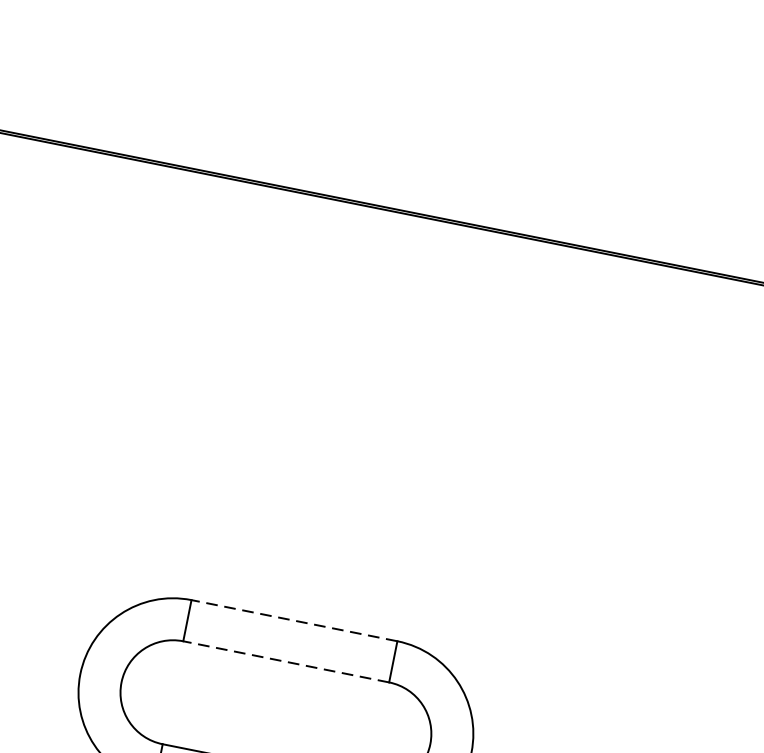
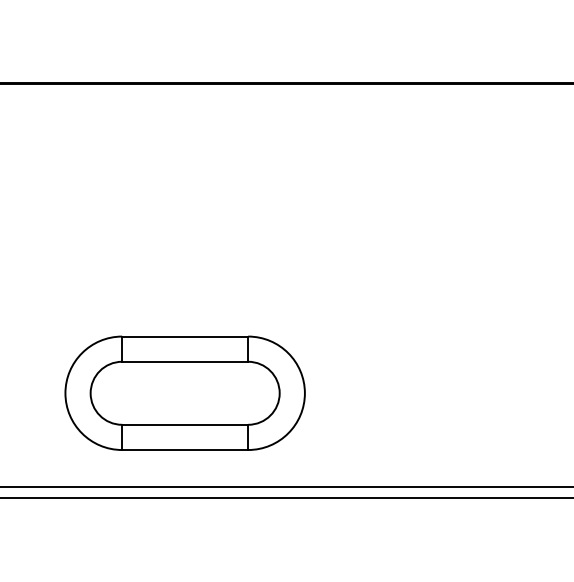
line: (293, 620) -> (184, 336), dashed -> solid
line: (285, 661) -> (184, 361), dashed -> solid

